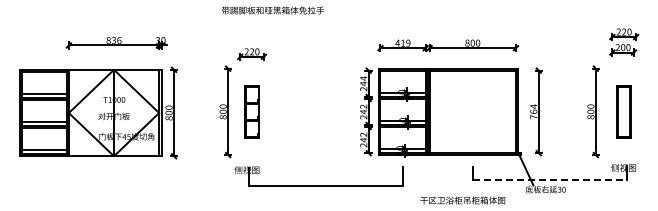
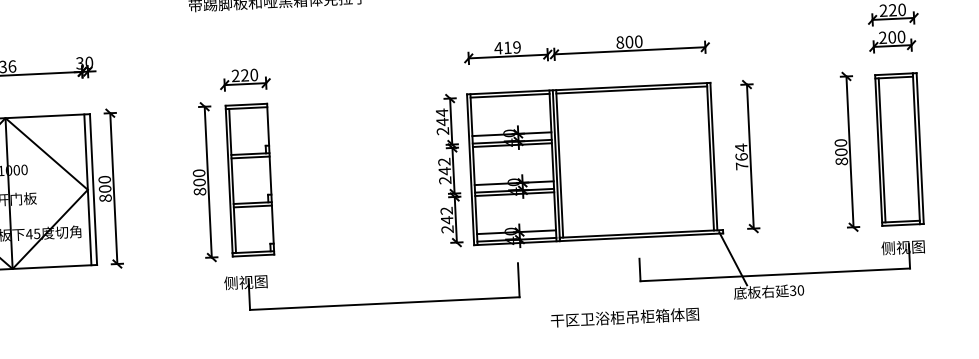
part: (251, 111) -> (248, 179), size x1.67
part: (623, 111) -> (898, 148), size x1.67
line: (550, 180) -> (776, 275), dashed -> solid

